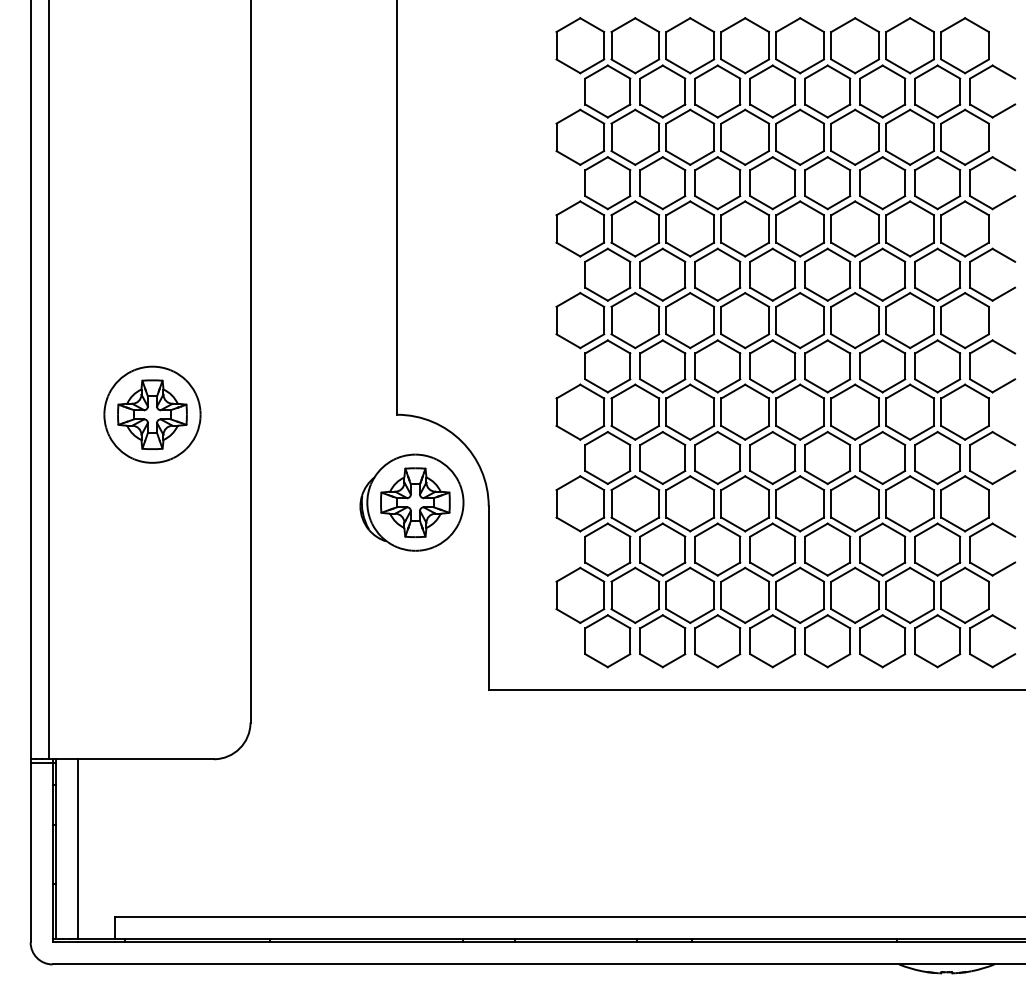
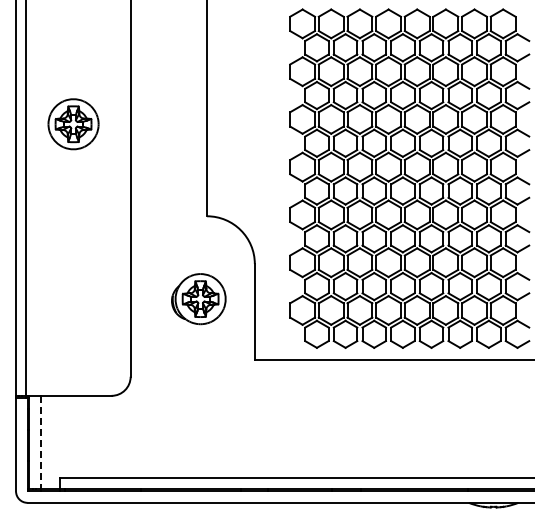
part: (152, 415) -> (73, 124), moved
part: (411, 503) -> (198, 299), moved
line: (77, 848) -> (40, 442), solid -> dashed

